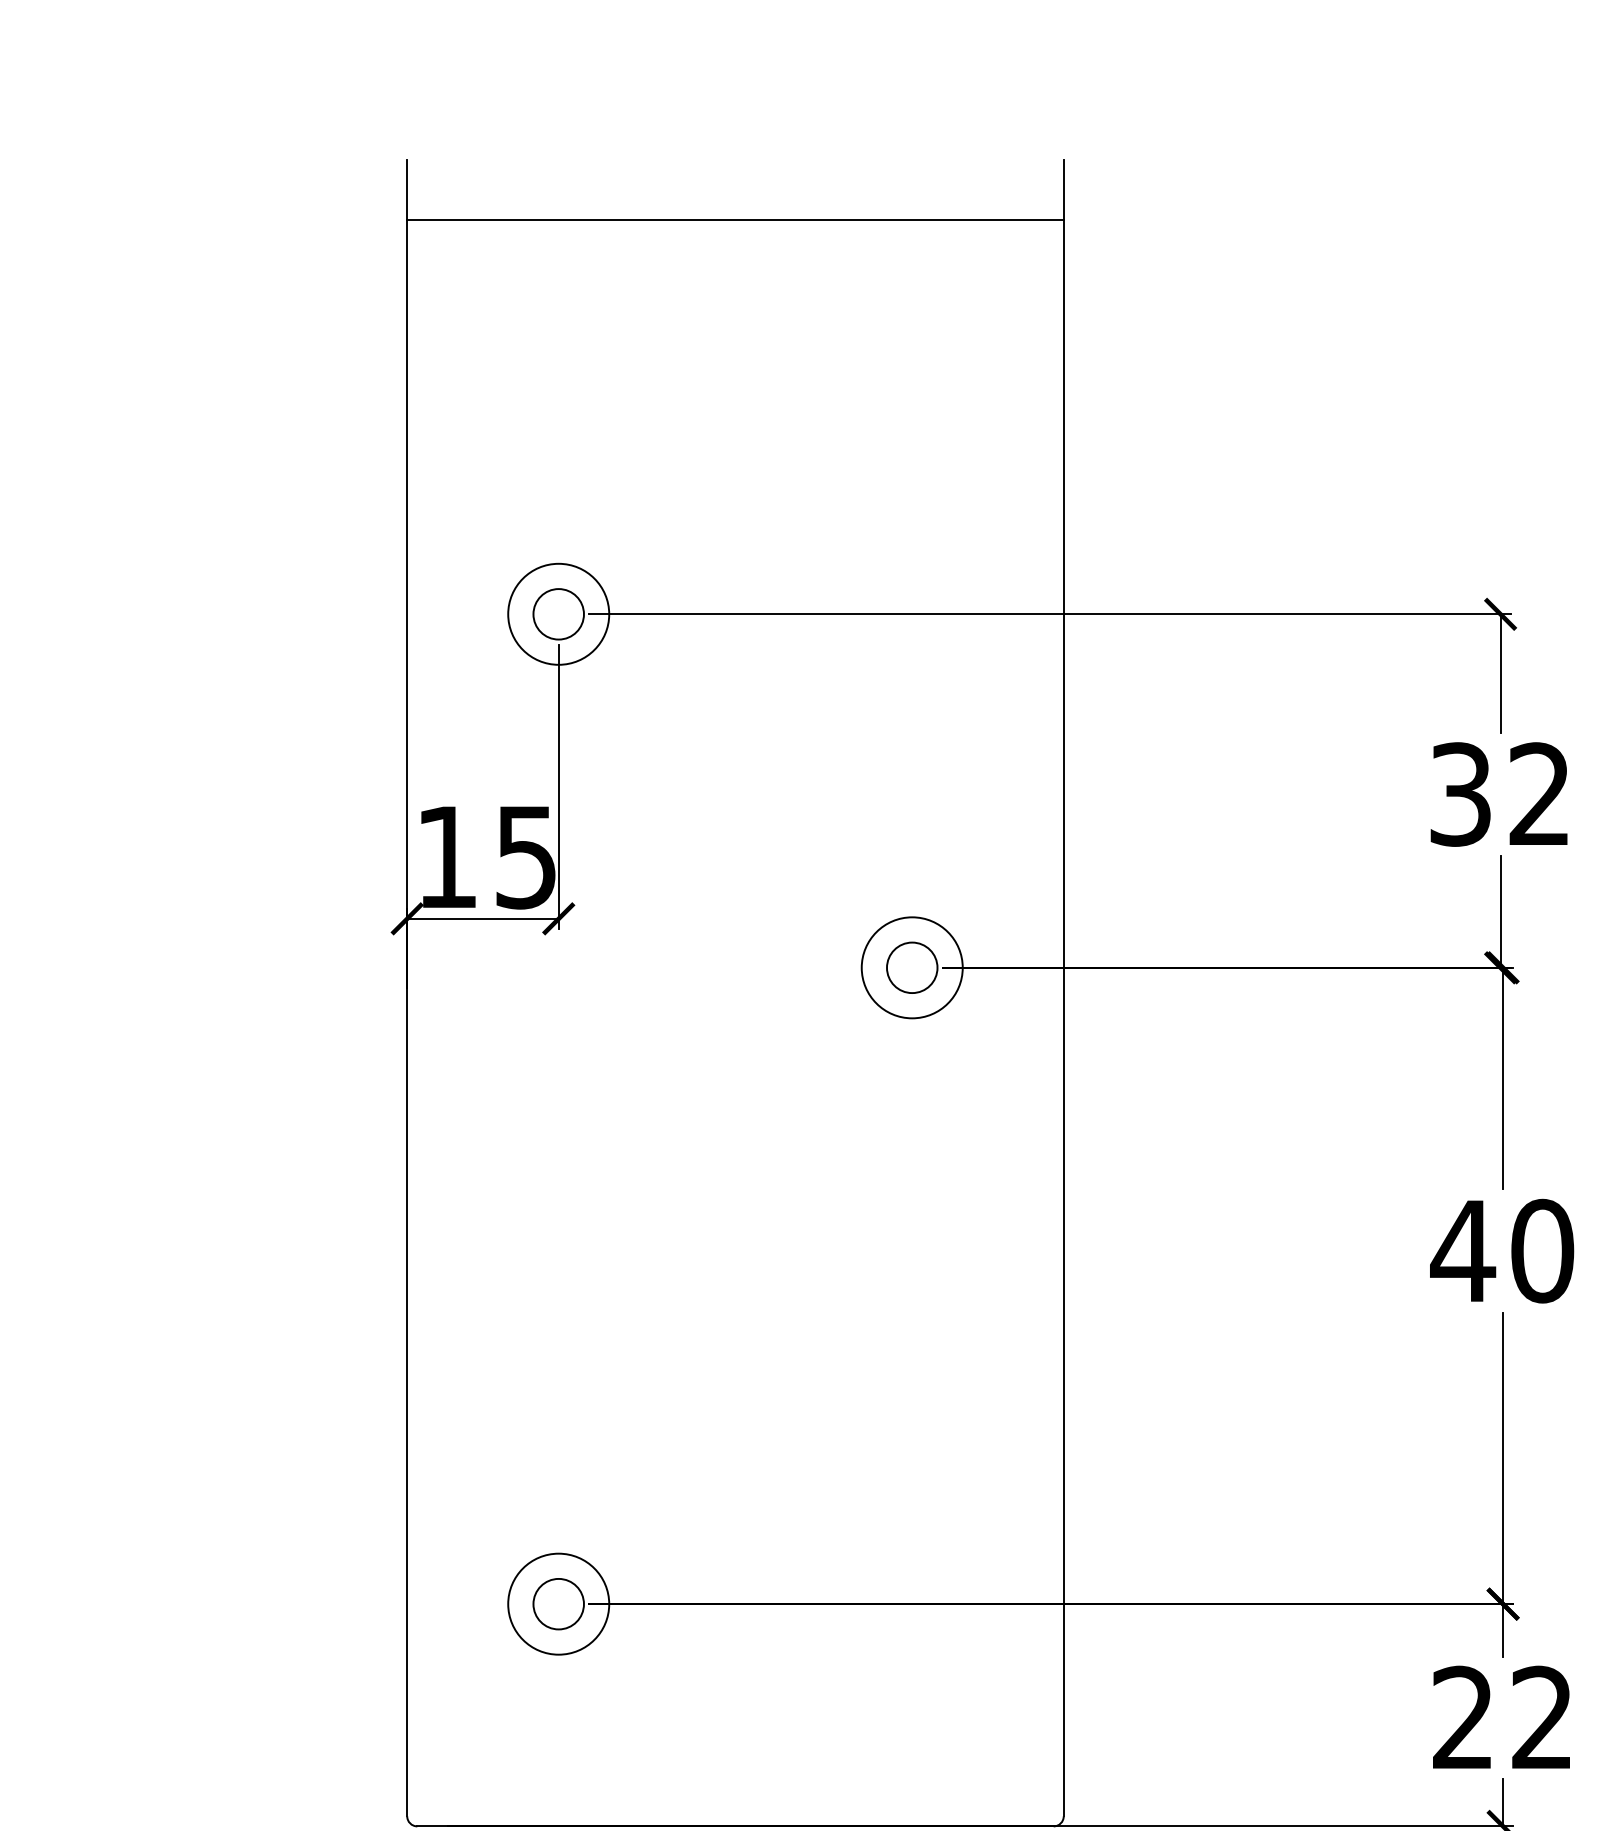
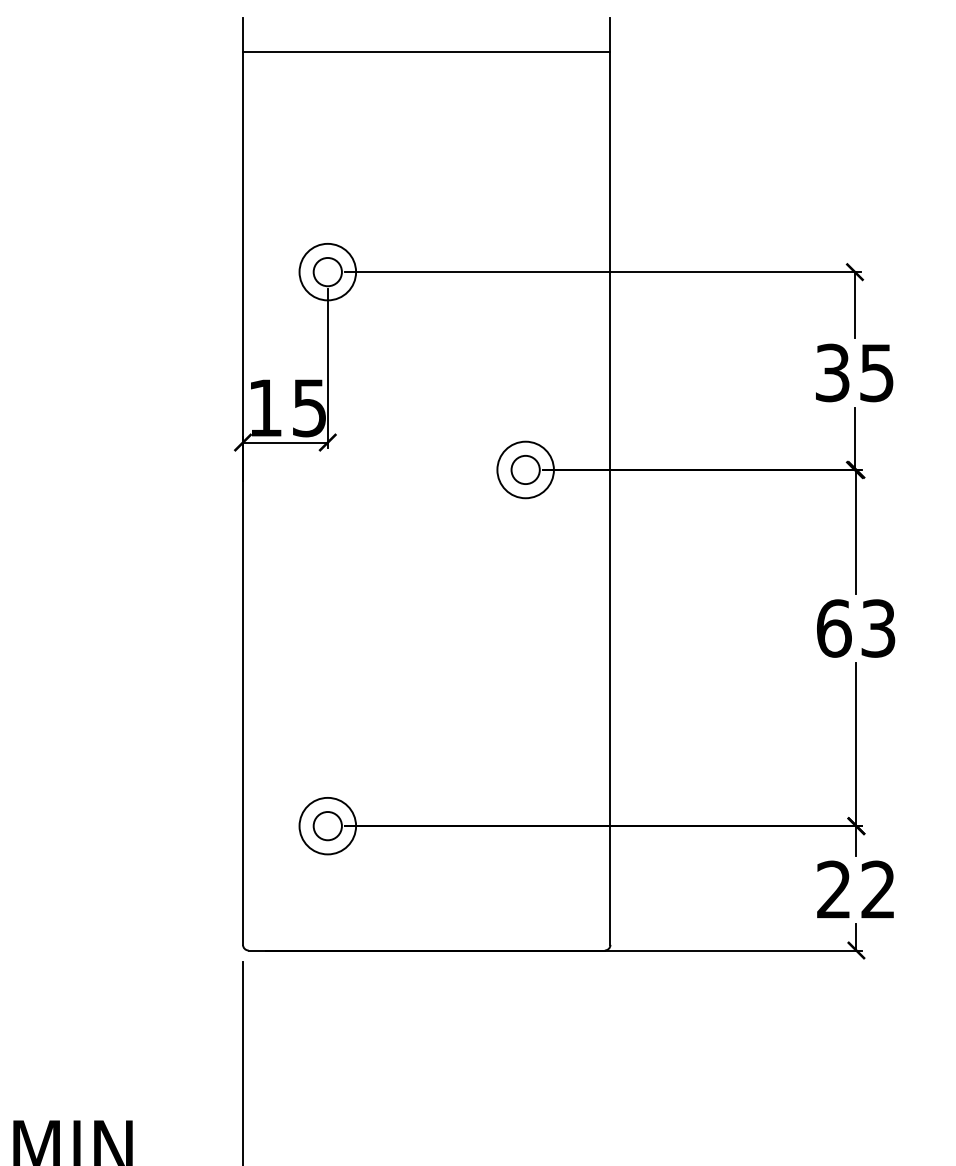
text: (1539, 793) -> (876, 372), 32 -> 35
text: (1501, 1251) -> (855, 628), 40 -> 63

